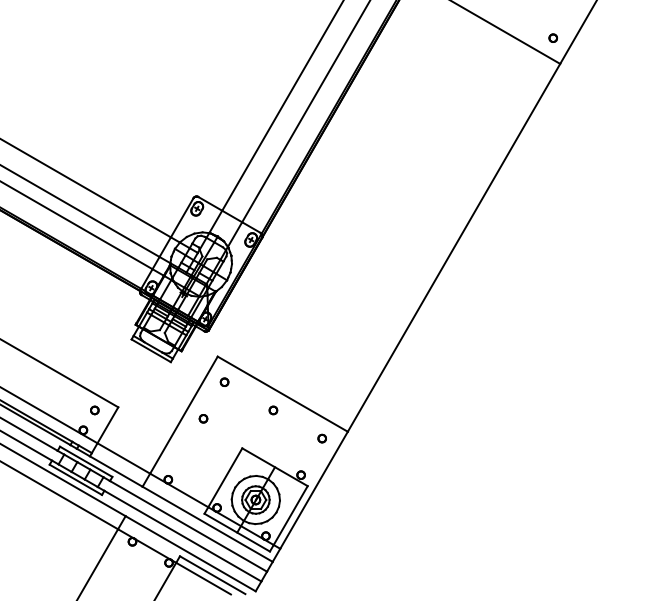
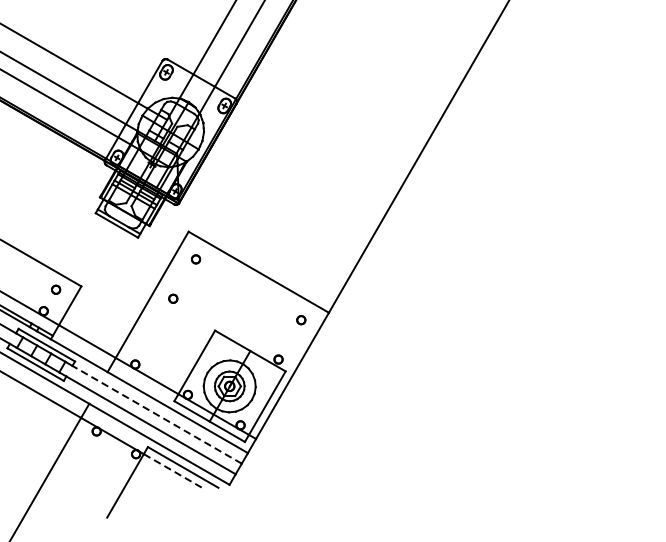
part: (273, 410) -> (248, 289), removed
line: (188, 526) -> (157, 414), solid -> dashed
line: (203, 578) -> (173, 471), solid -> dashed

